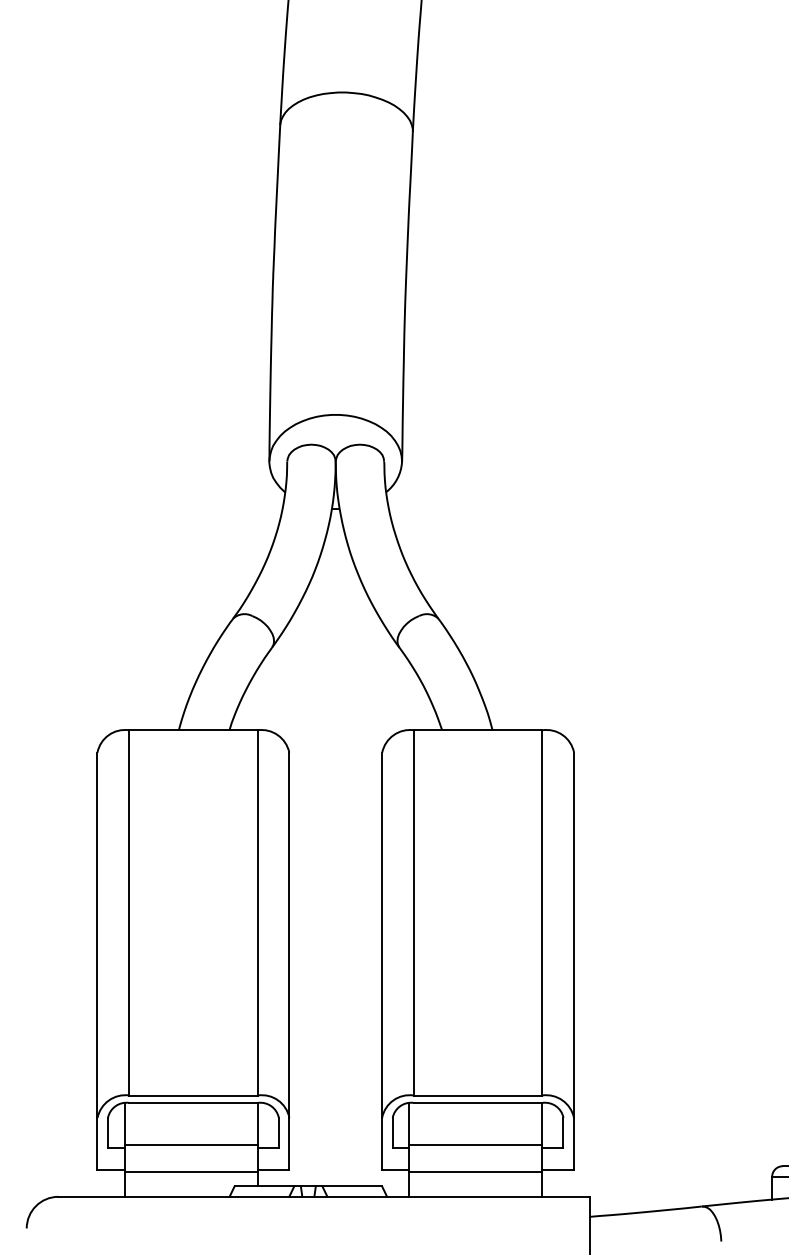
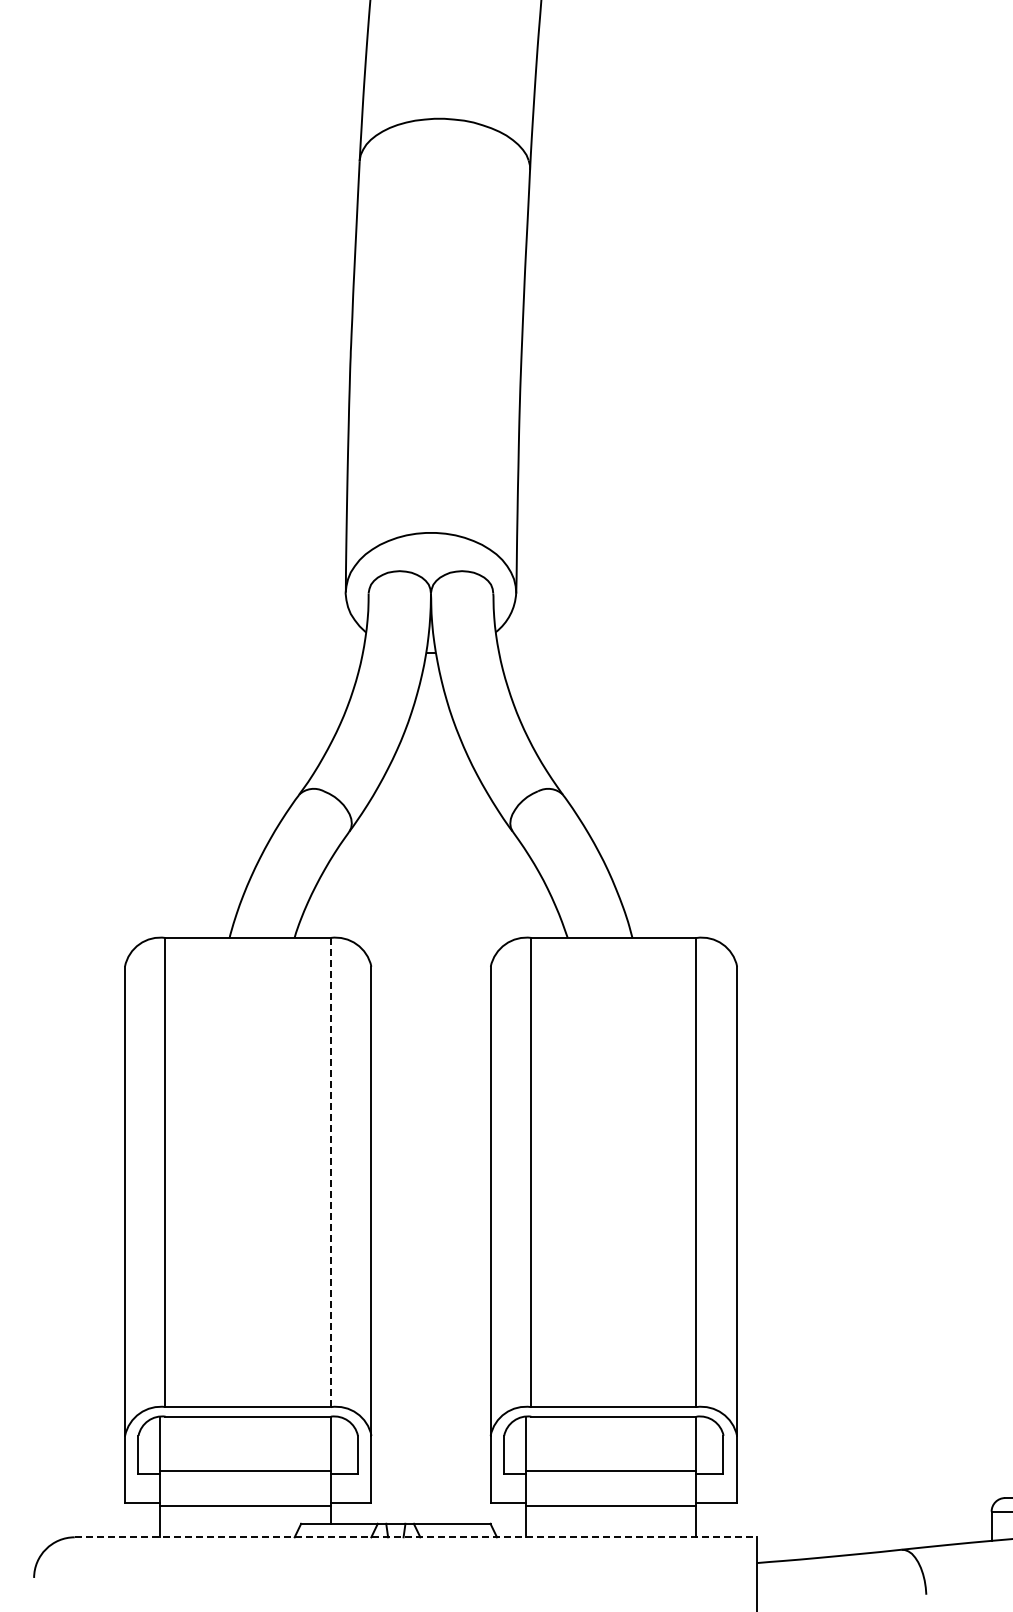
line: (257, 912) -> (330, 1172), solid -> dashed
line: (324, 1196) -> (416, 1537), solid -> dashed

